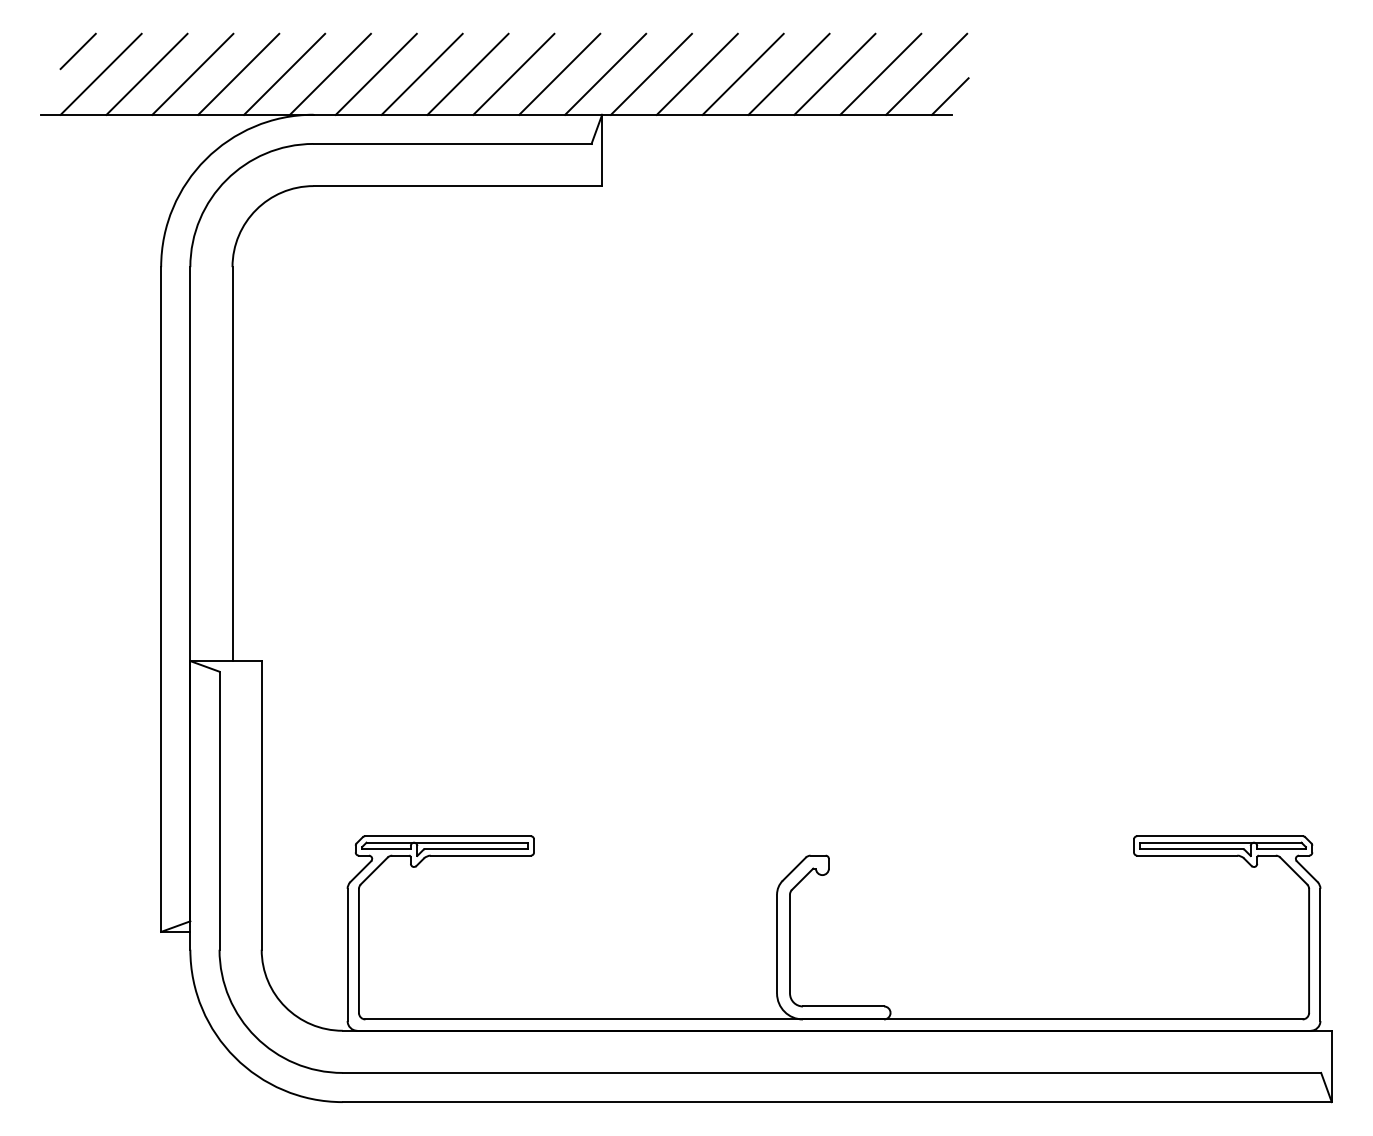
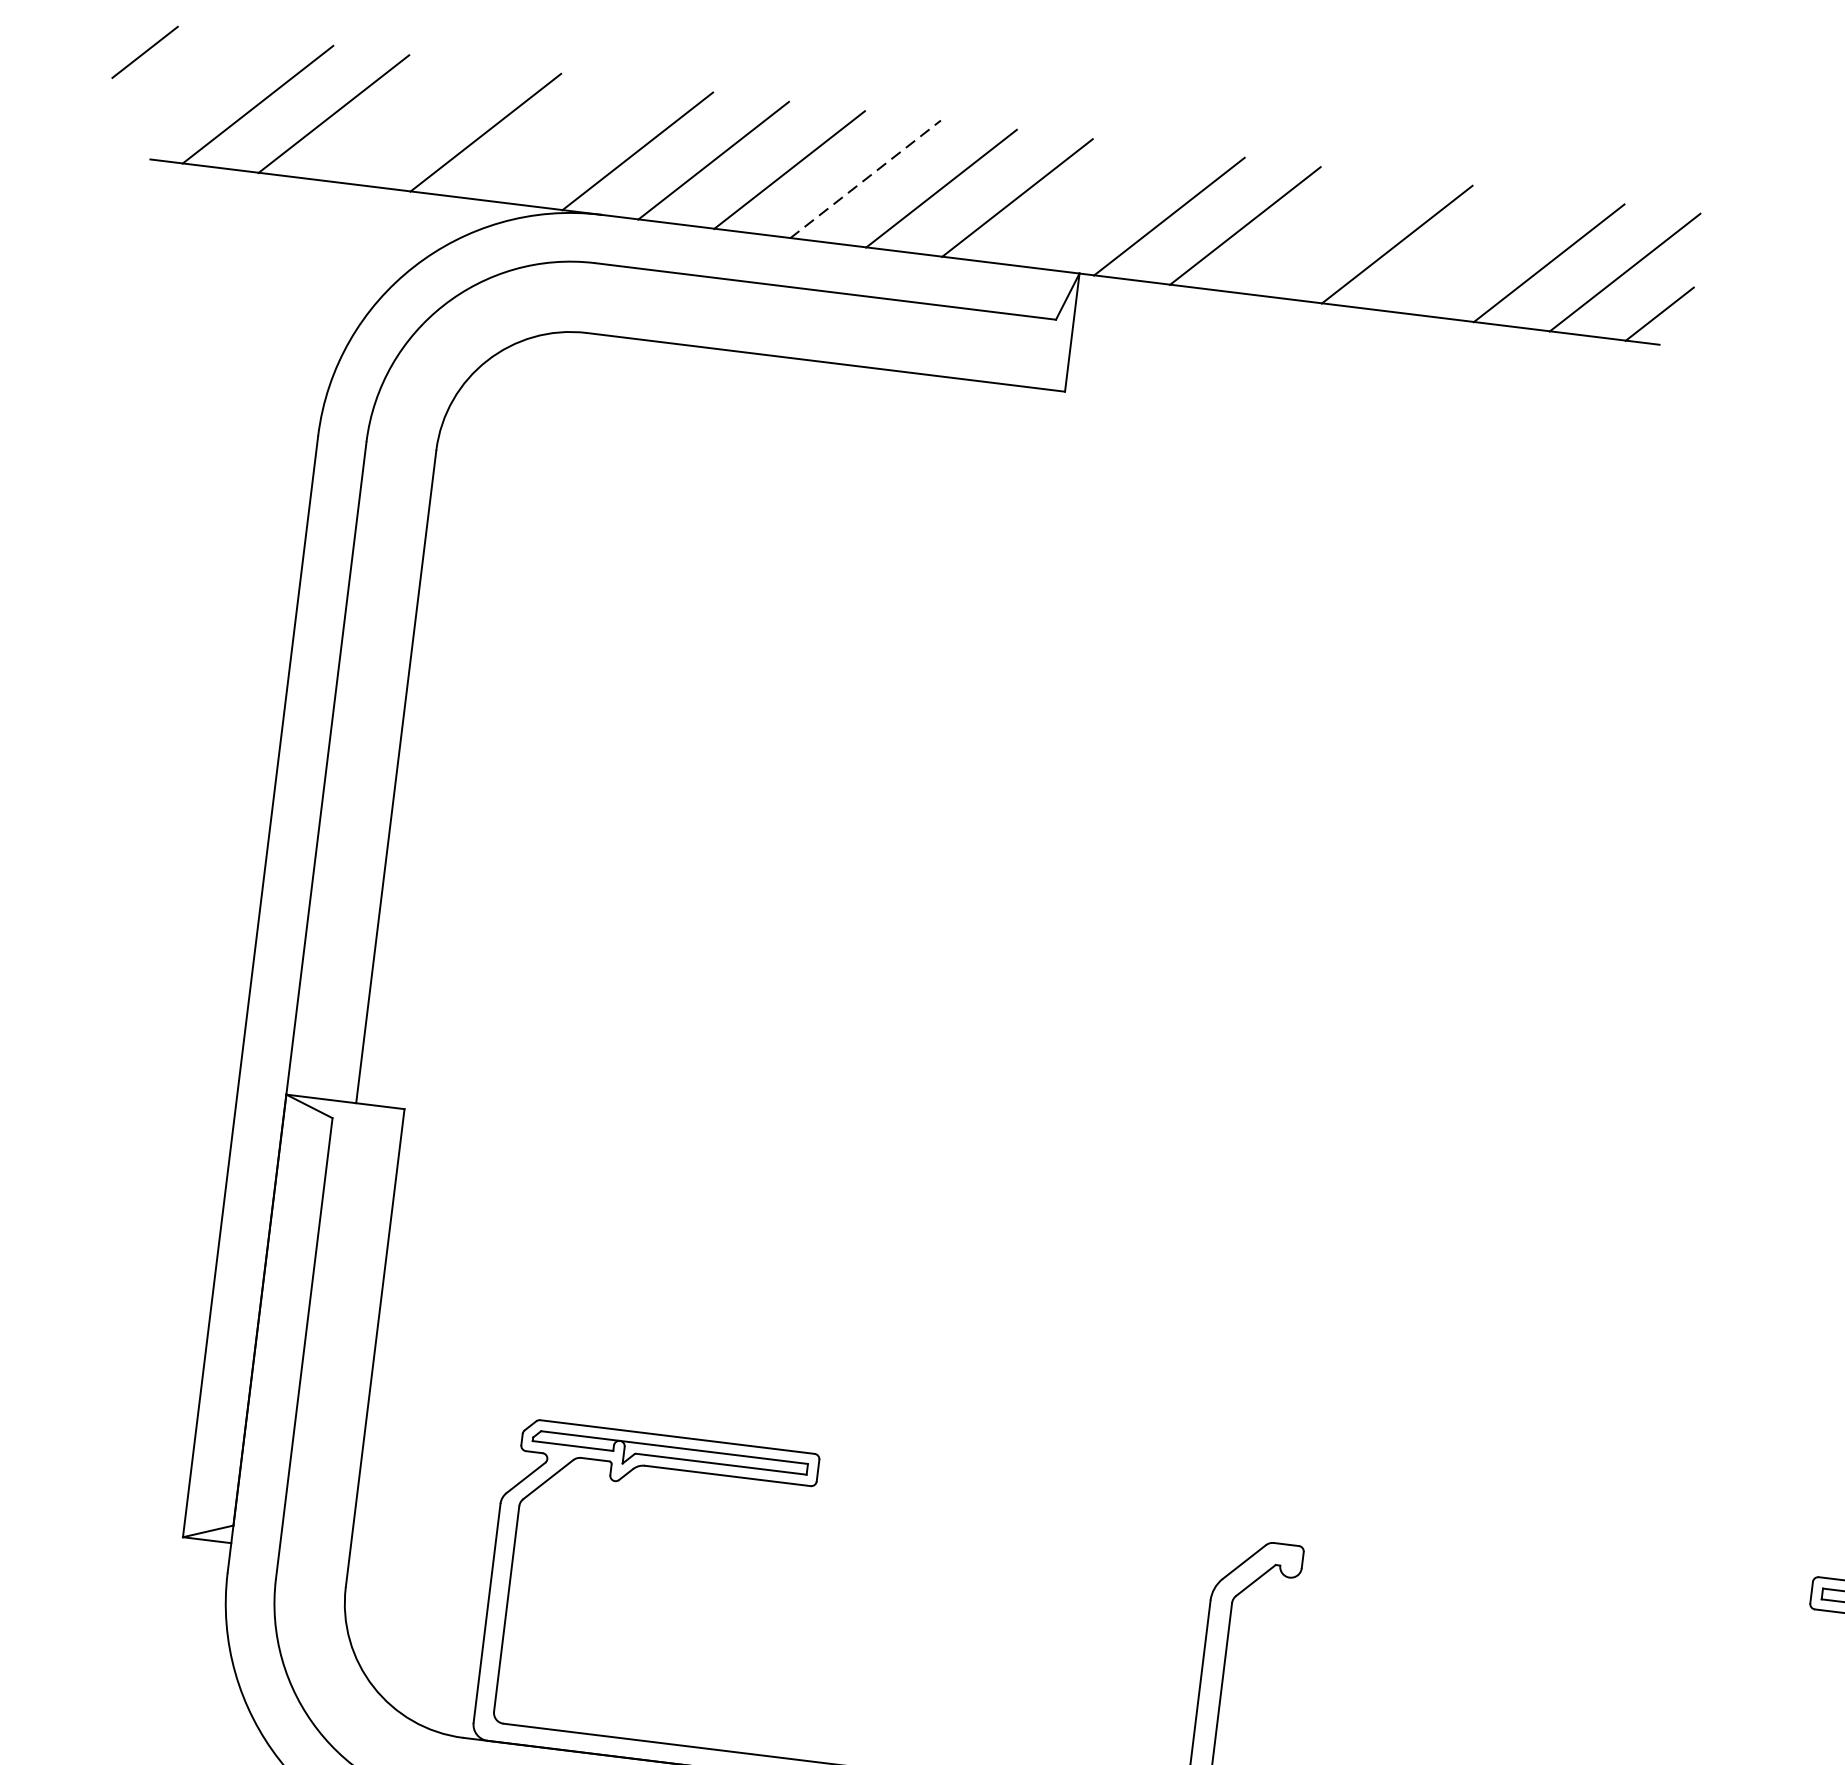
line: (77, 51) -> (143, 52), moved
line: (192, 73) -> (409, 121), removed
line: (284, 73) -> (561, 140), removed
line: (605, 73) -> (1093, 205), removed
line: (742, 73) -> (1320, 233), removed
line: (834, 73) -> (1472, 252), removed
line: (468, 74) -> (866, 179), solid -> dashed

